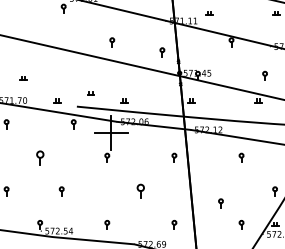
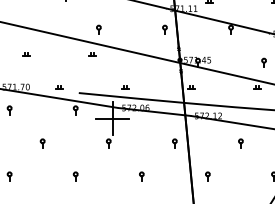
part: (112, 42) -> (99, 29), moved
part: (162, 52) -> (165, 29), moved
part: (23, 78) -> (26, 54), moved
part: (90, 93) -> (92, 54), moved
part: (39, 157) -> (42, 143), size x0.62
part: (61, 191) -> (75, 176), moved
part: (140, 191) -> (141, 176), size x0.62
part: (220, 203) -> (207, 176), moved

